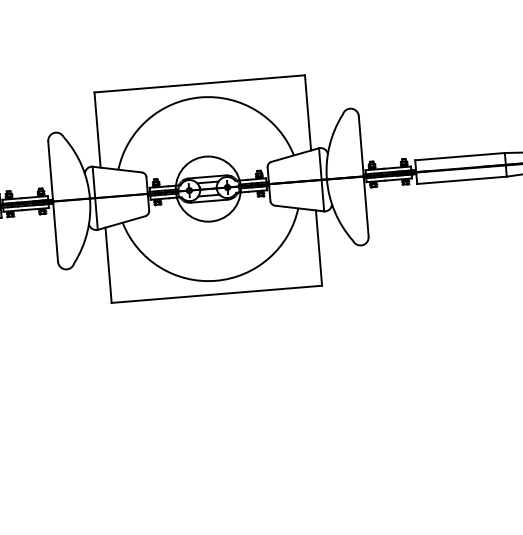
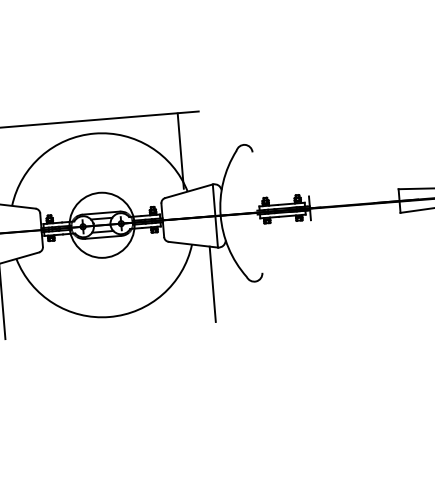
line: (307, 112) -> (180, 150), moved
line: (459, 156) -> (353, 192), removed
line: (363, 176) -> (257, 212), removed
line: (461, 180) -> (355, 216), removed
line: (216, 293) -> (110, 329), removed

